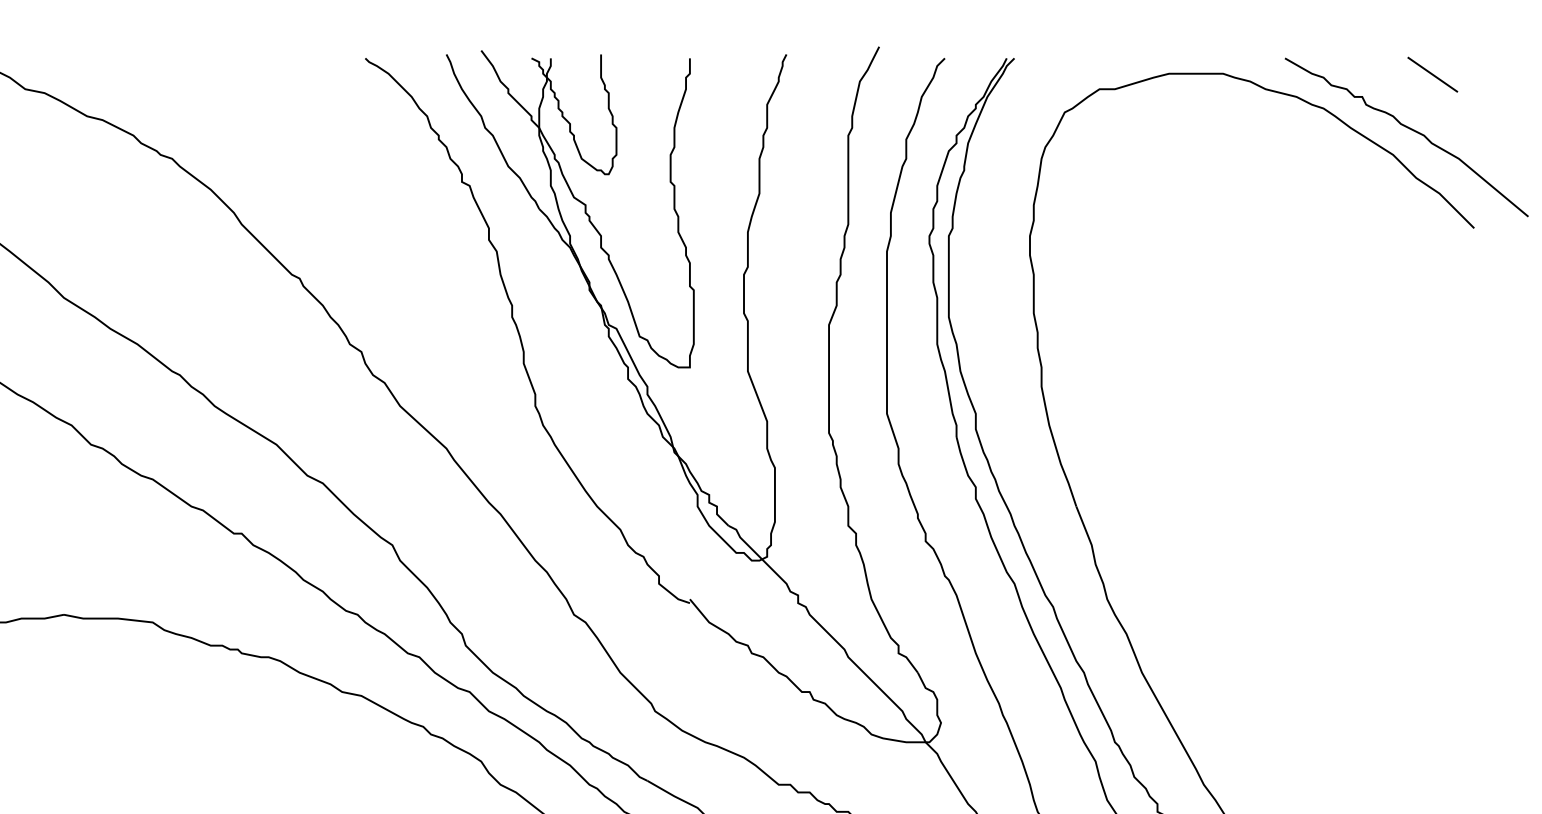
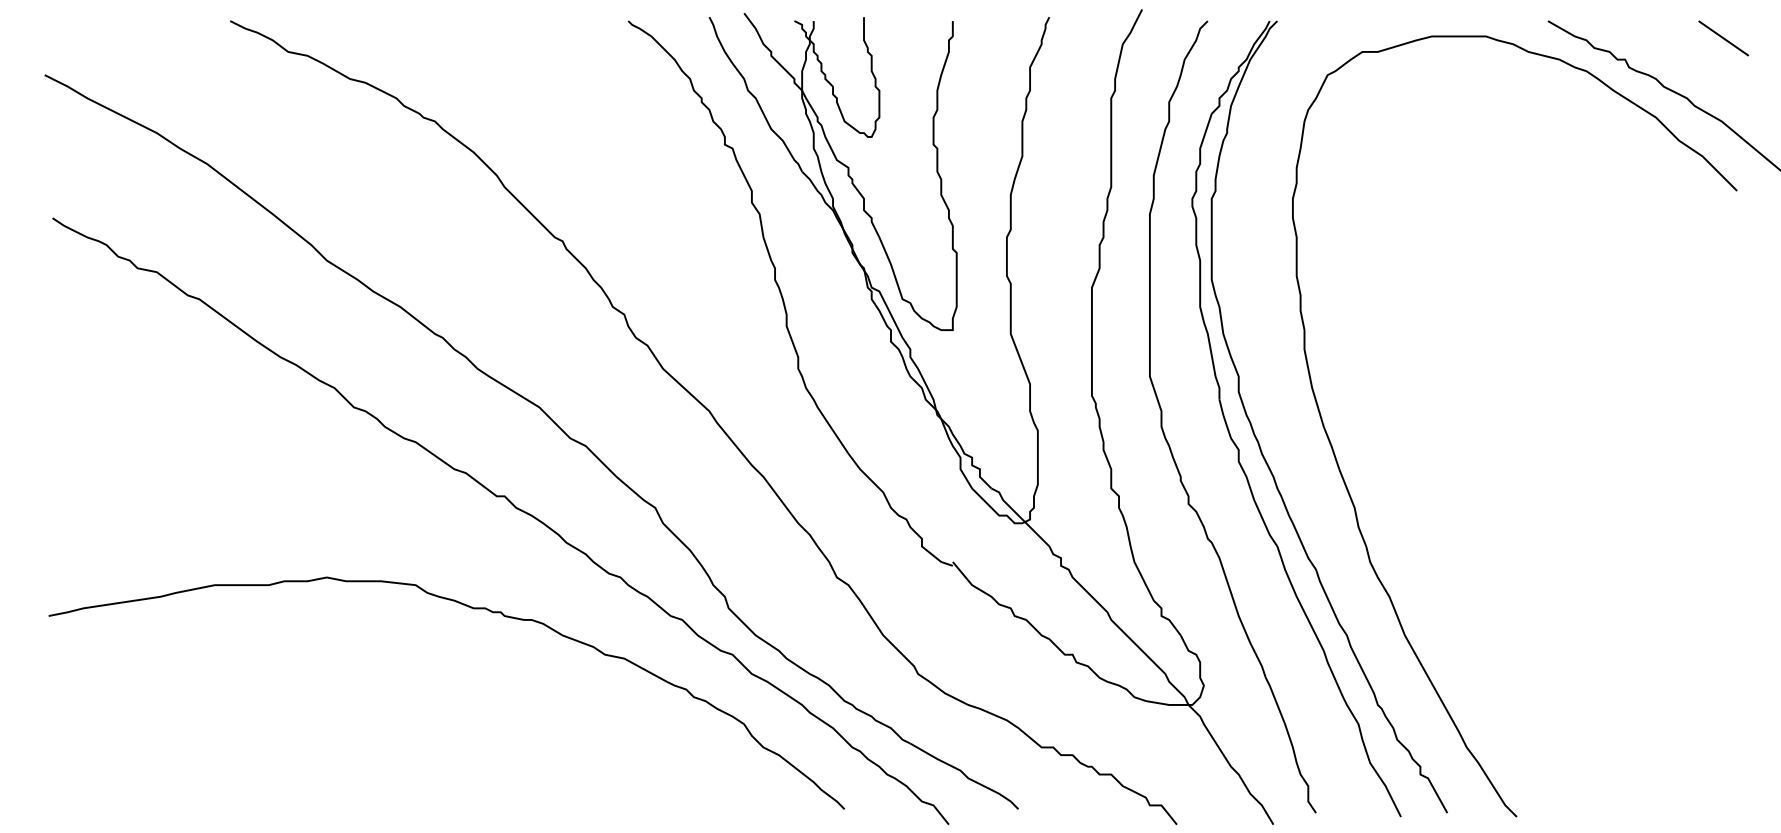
line: (1432, 74) -> (1723, 38), moved

